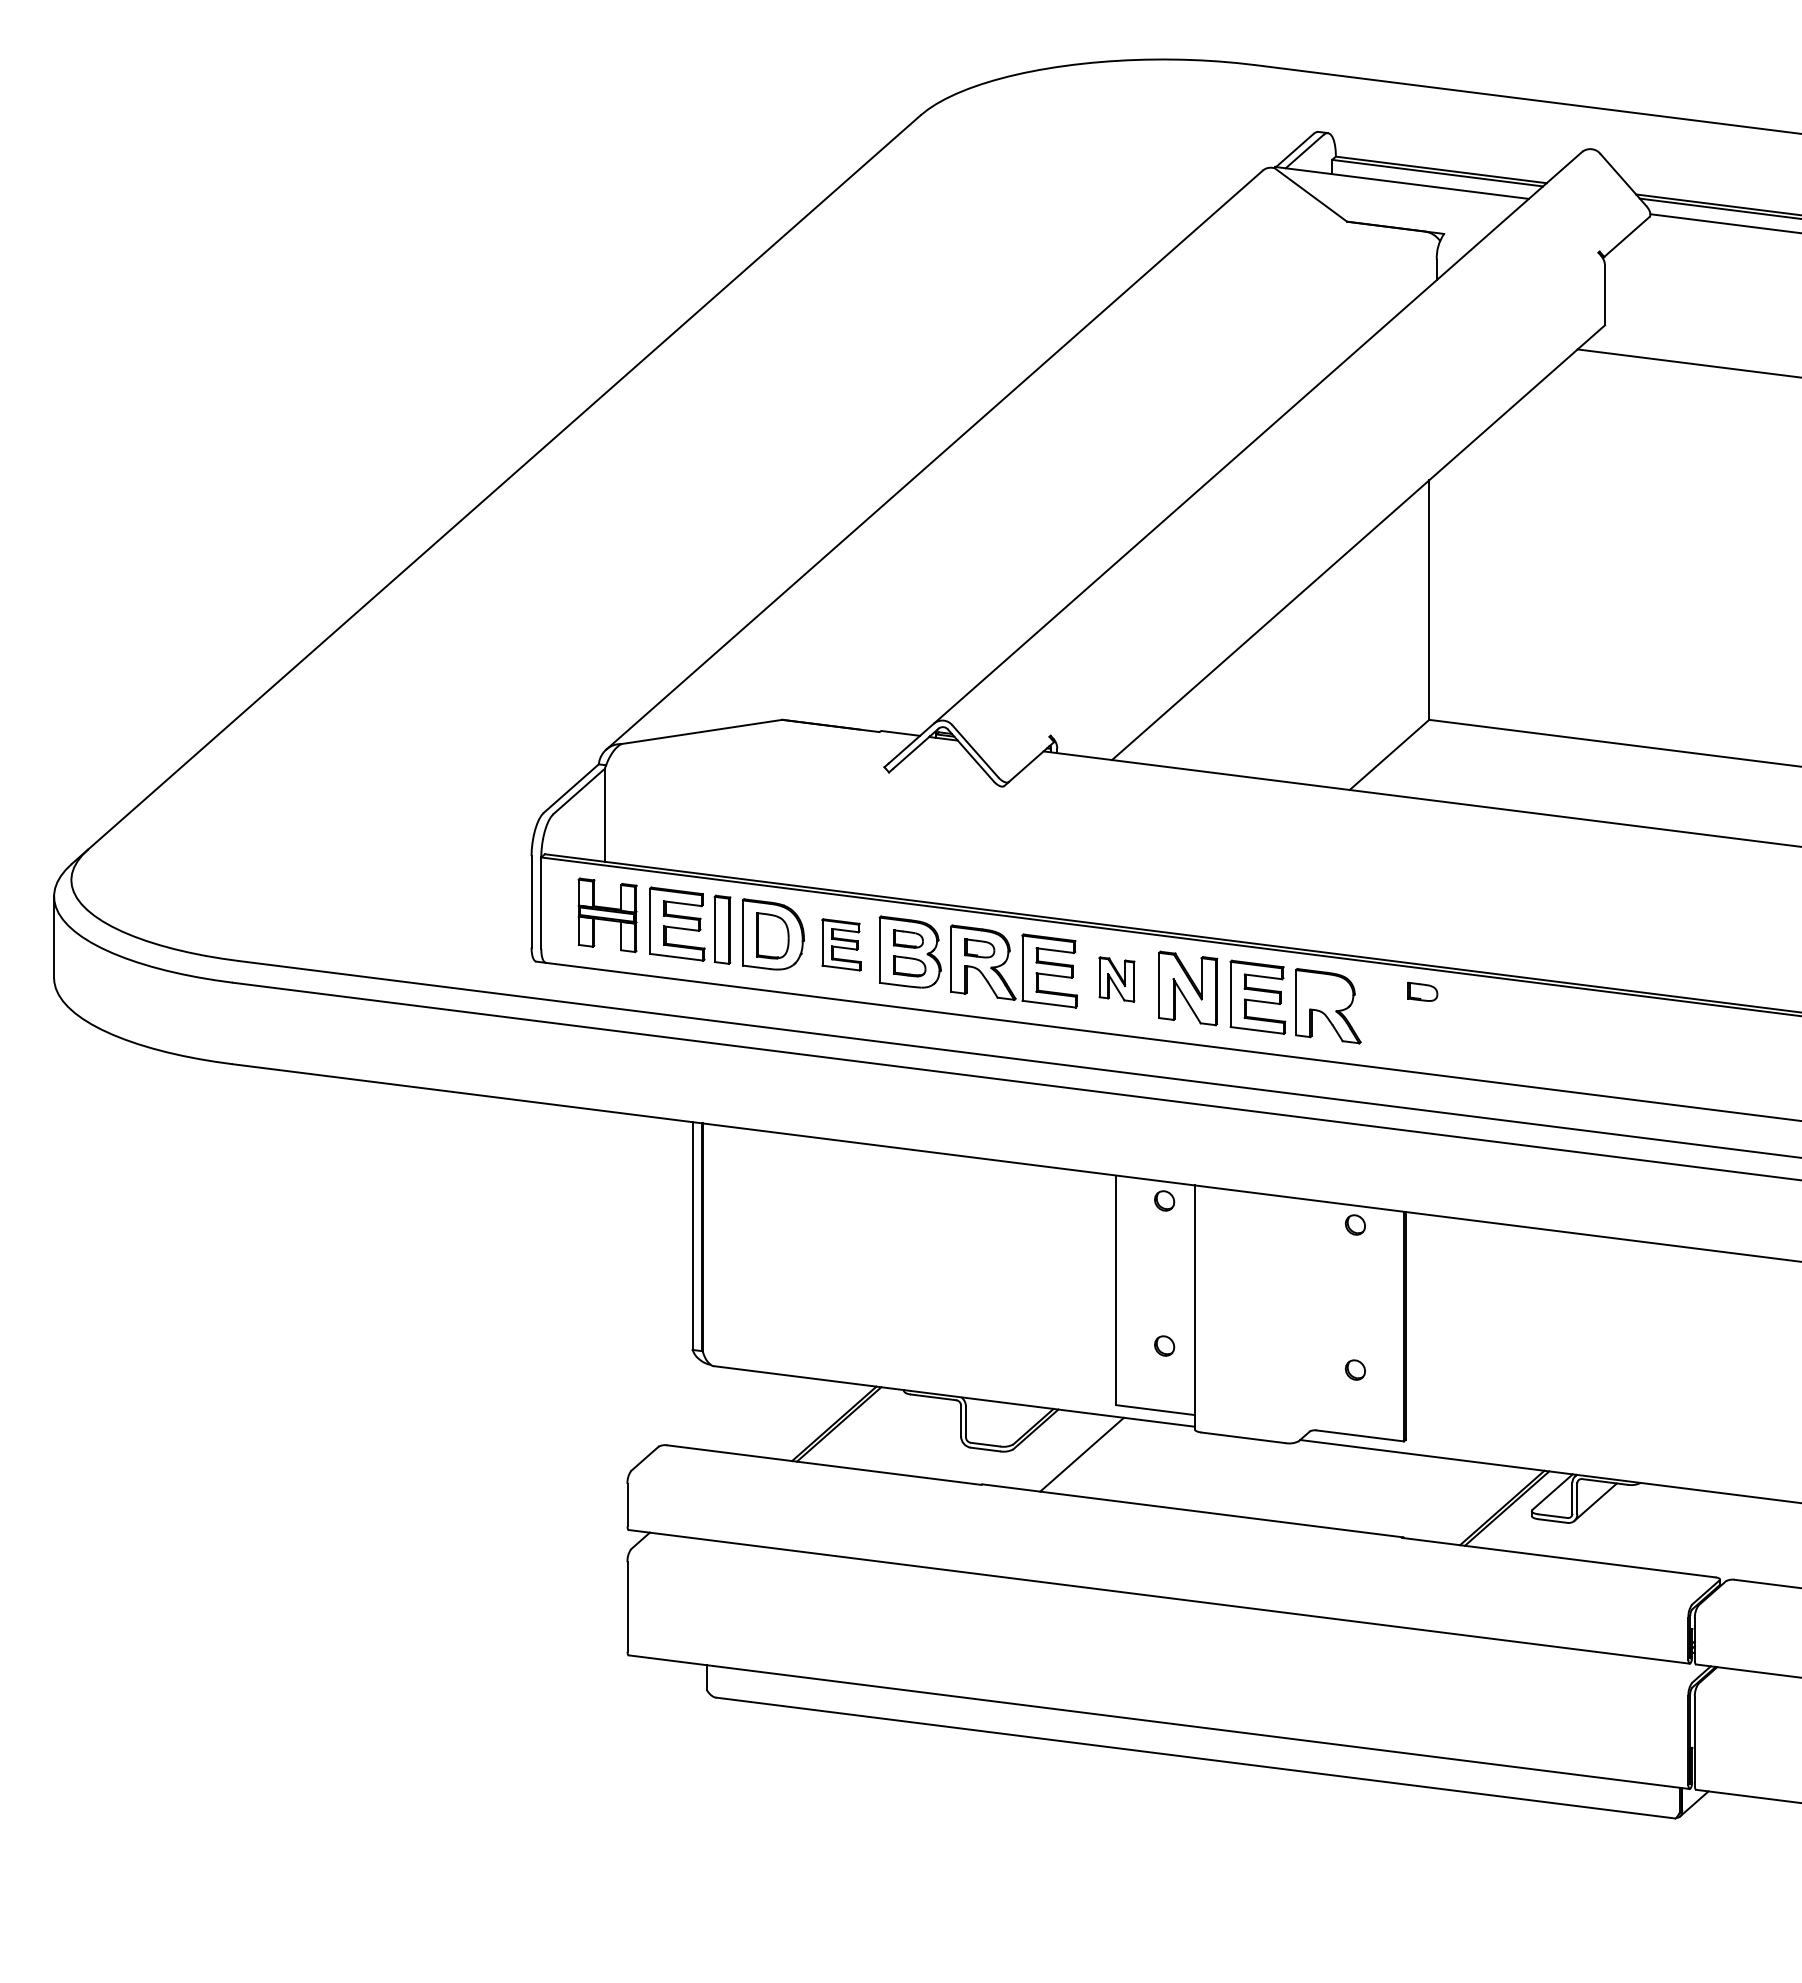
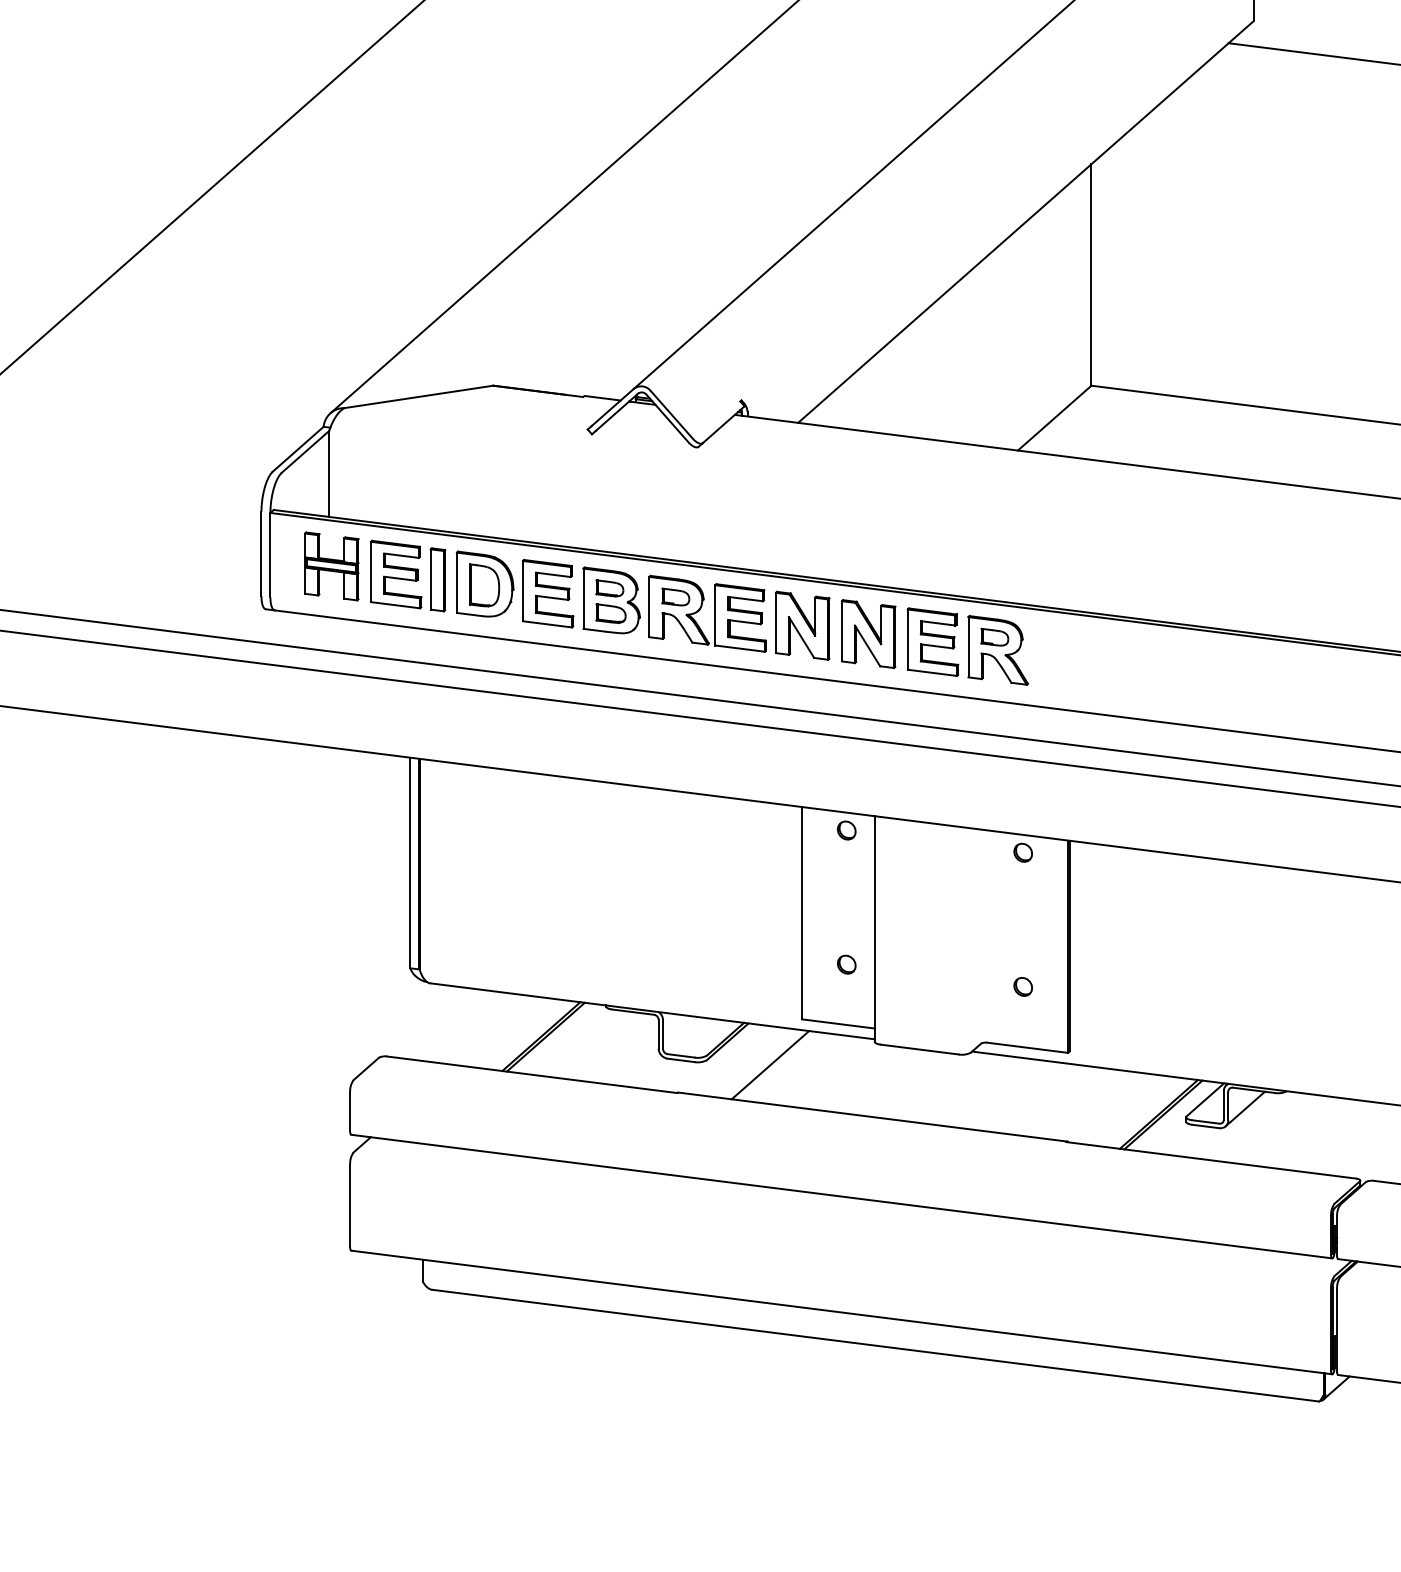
part: (841, 944) -> (548, 593), size x1.43
part: (1116, 979) -> (802, 625), size x1.67
part: (1422, 991) -> (994, 636), moved

